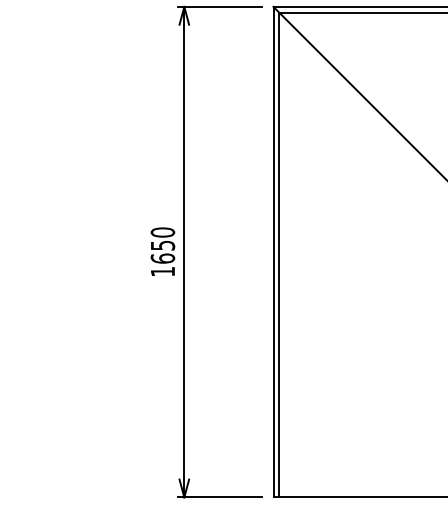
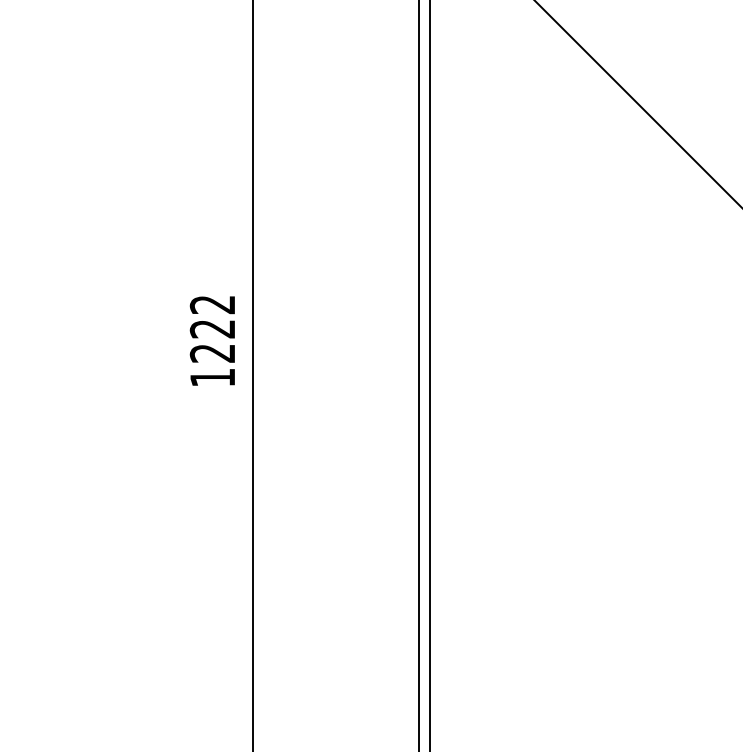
text: (162, 245) -> (211, 328), 1650 -> 1222

